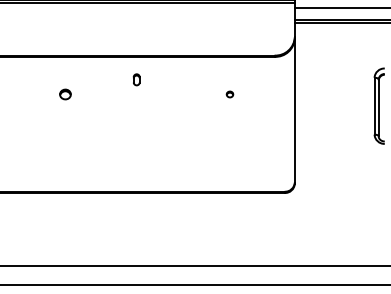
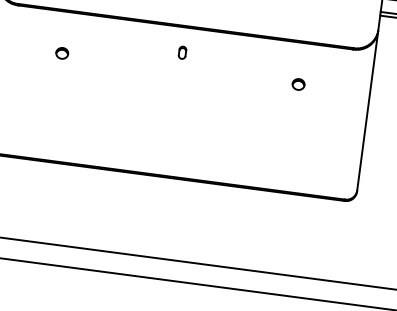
part: (136, 79) -> (182, 52), moved
part: (65, 94) -> (62, 53), moved
part: (229, 94) -> (298, 84), size x1.67

